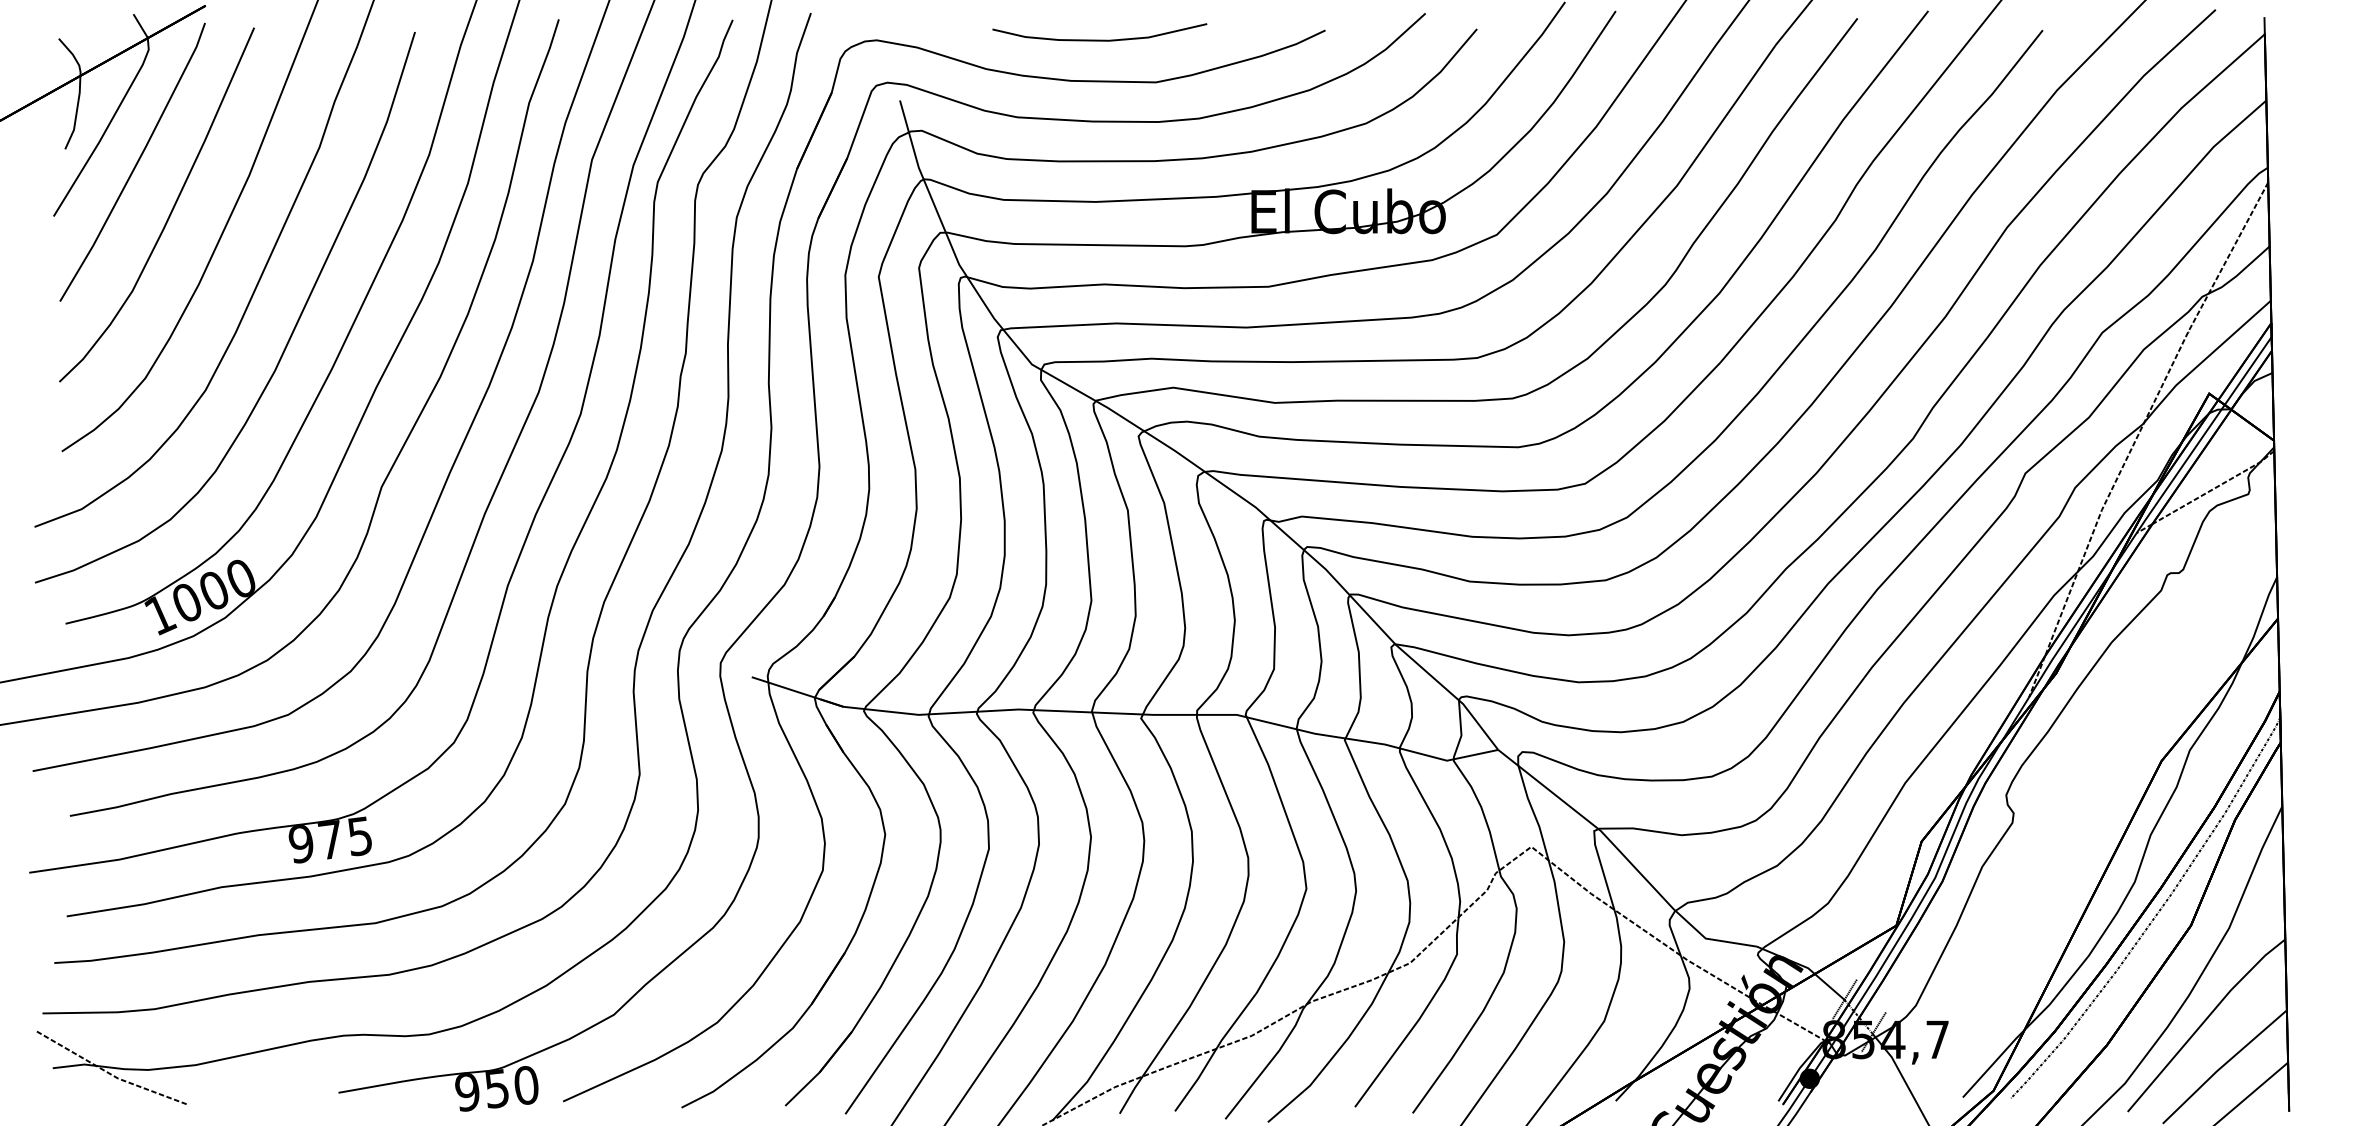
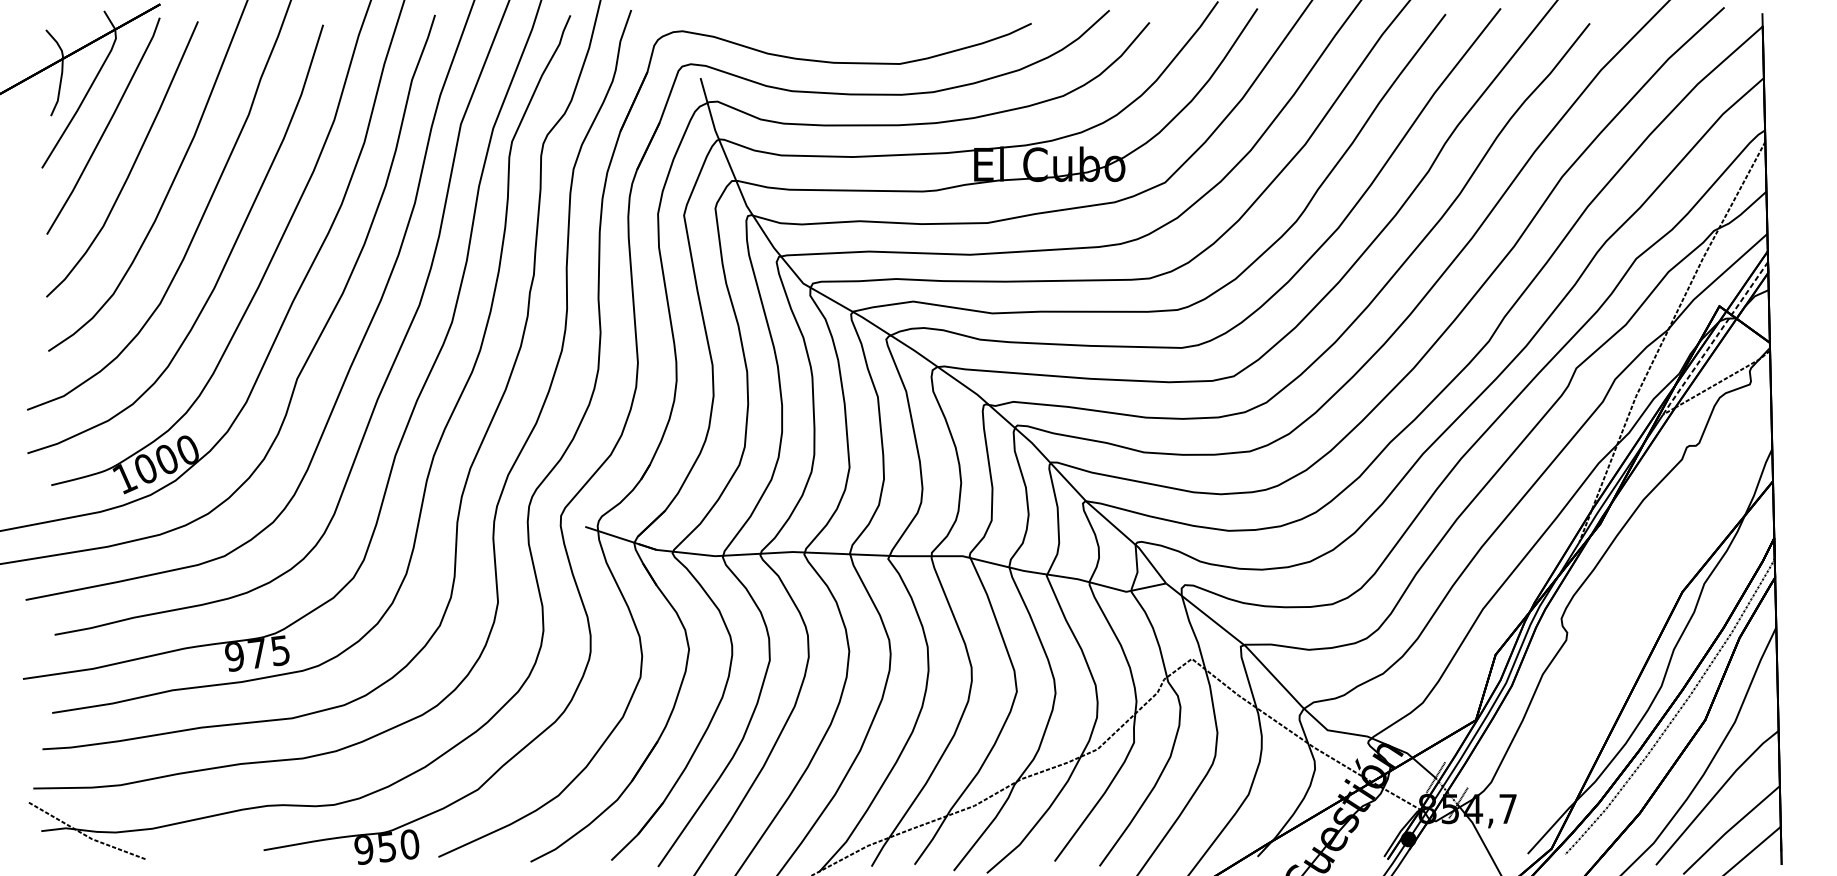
curve: (1099, 39) -> (855, 30), removed
line: (2203, 435) -> (1714, 338), solid -> dashed

